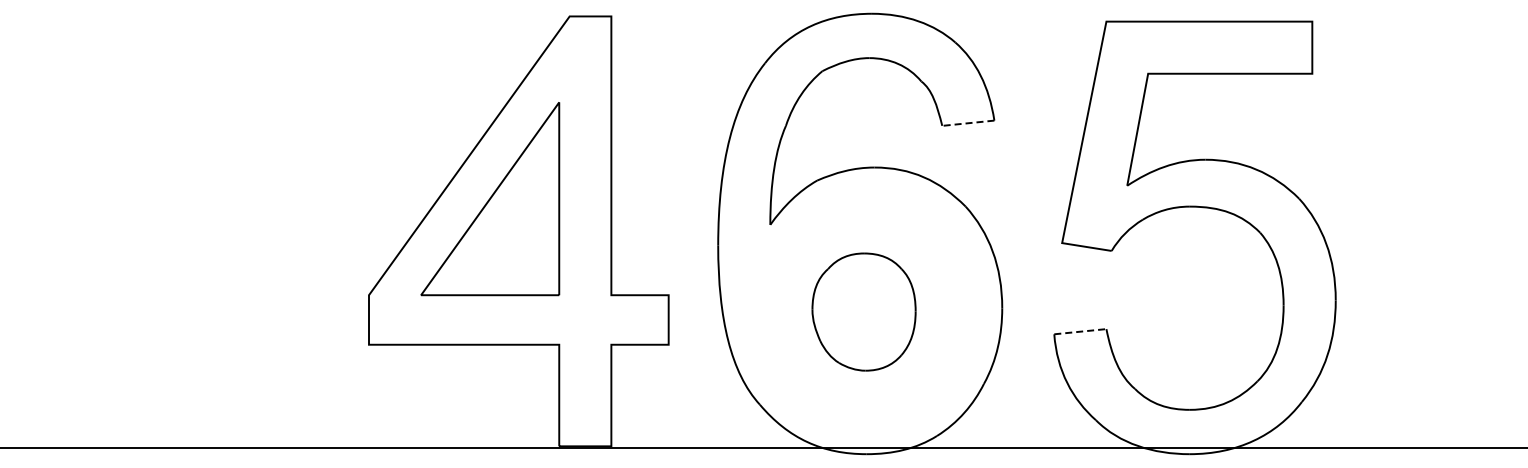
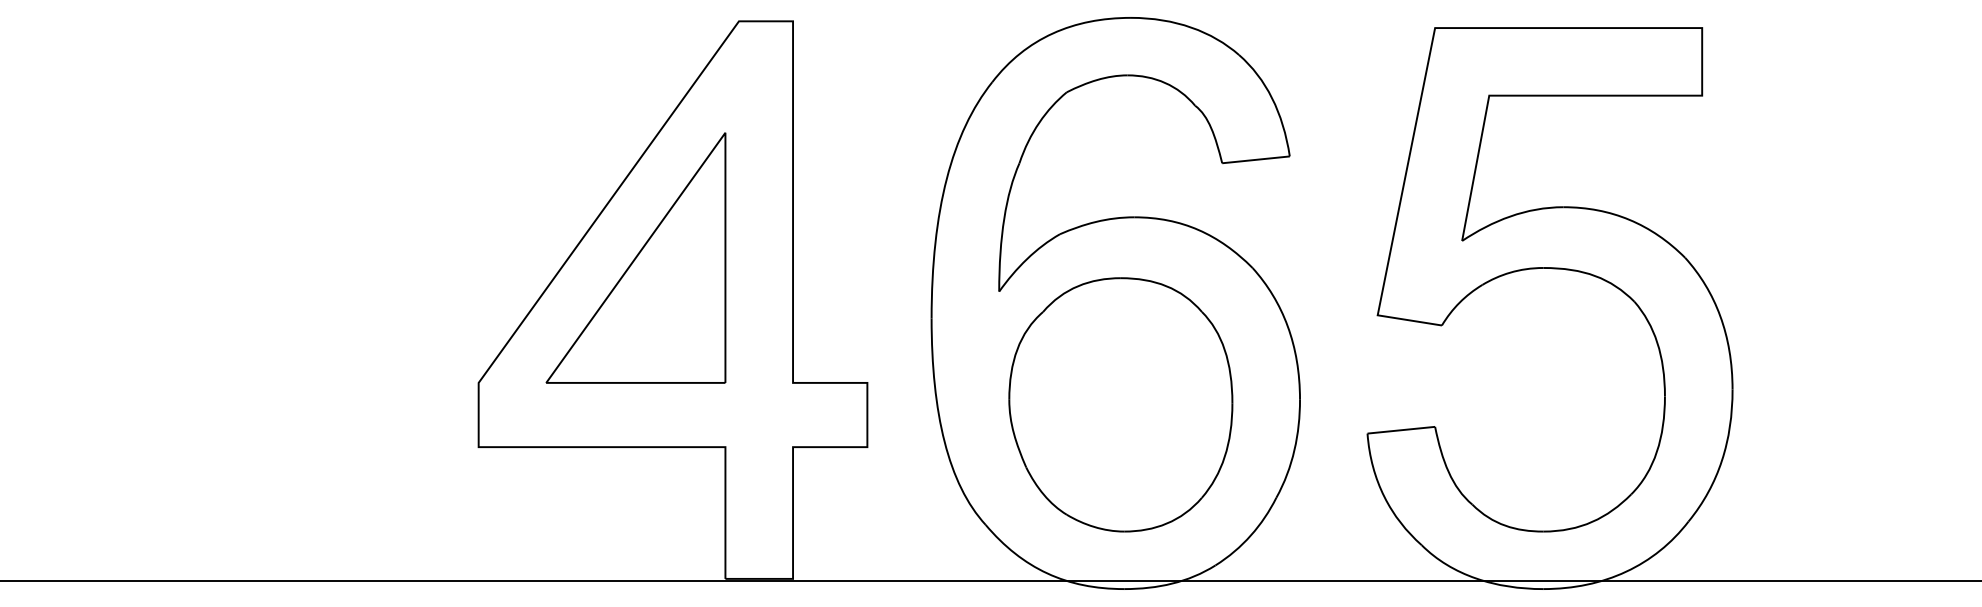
line: (967, 123) -> (1254, 160), dashed -> solid
part: (863, 311) -> (1120, 404), size x1.67
line: (1080, 331) -> (1401, 429), dashed -> solid

